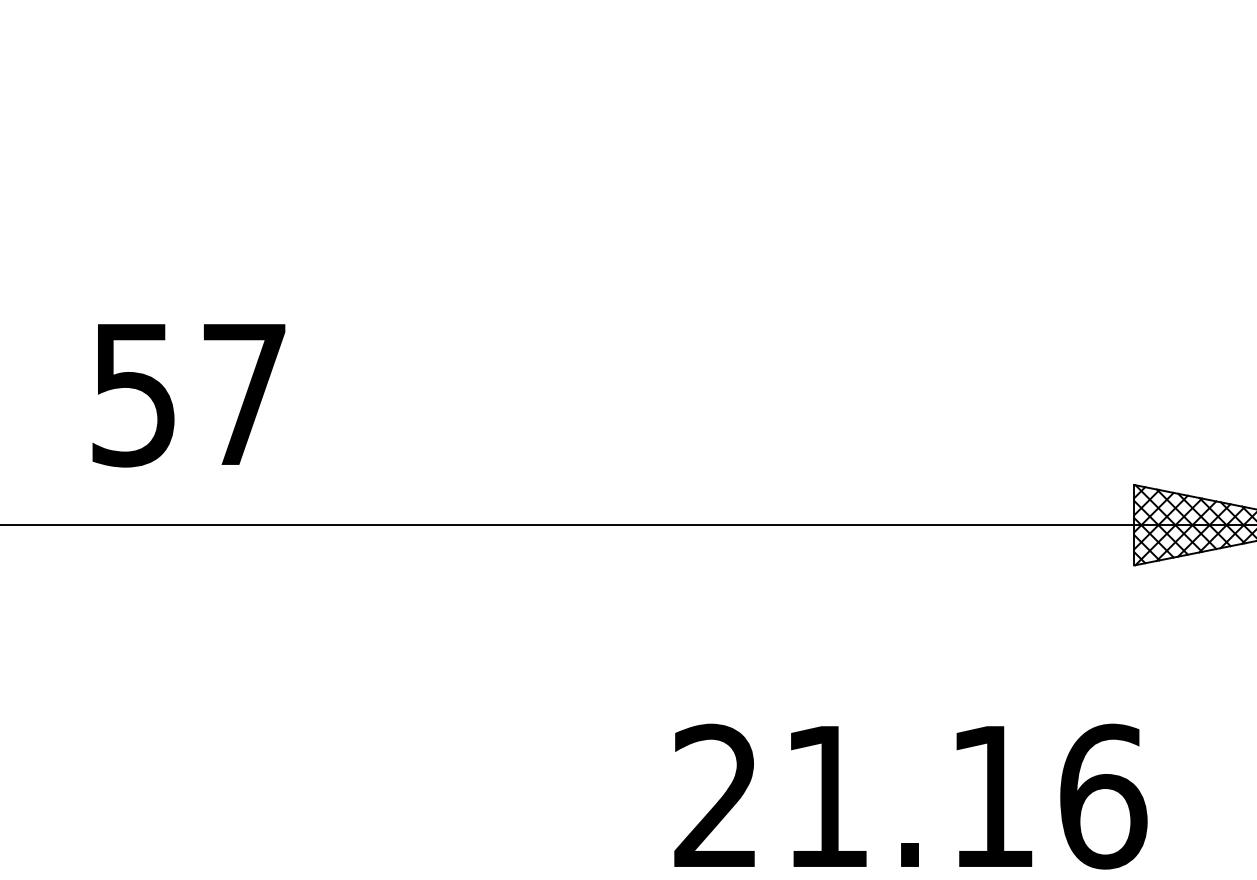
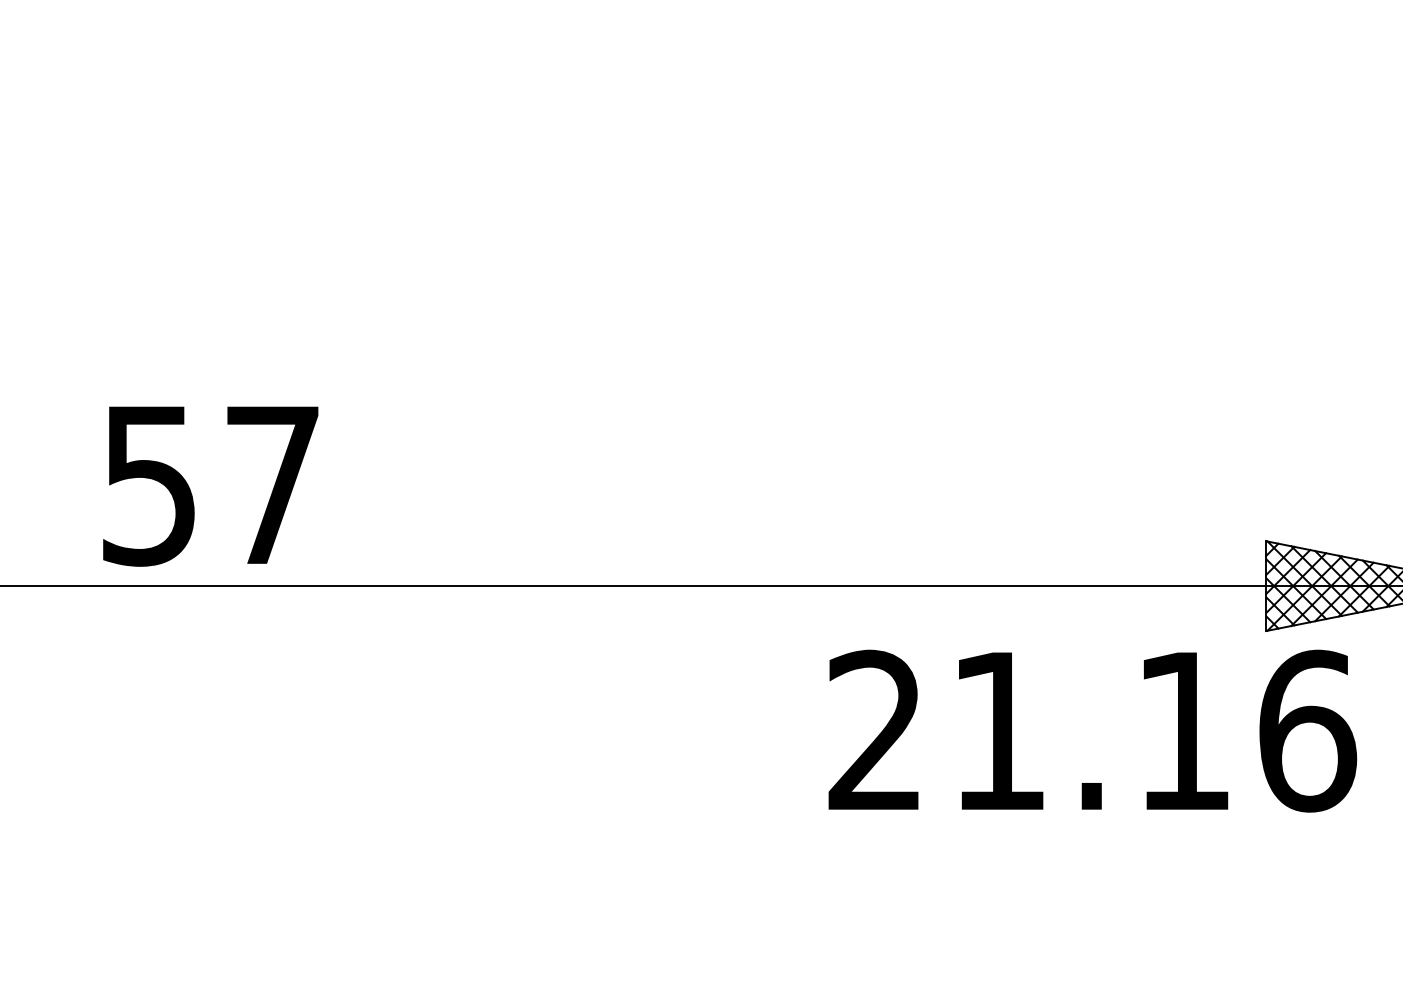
text: (188, 395) -> (210, 486), moved
text: (910, 796) -> (1092, 730), moved

